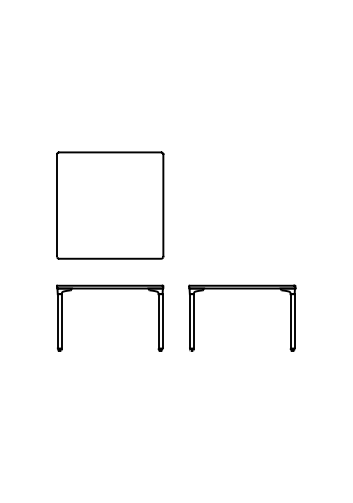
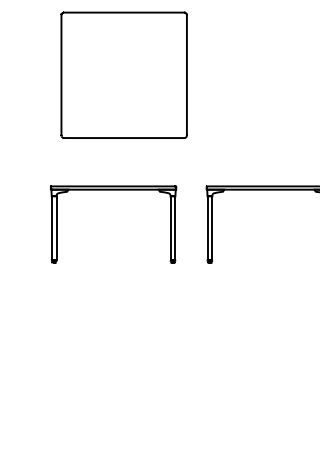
part: (110, 205) -> (124, 75), moved

